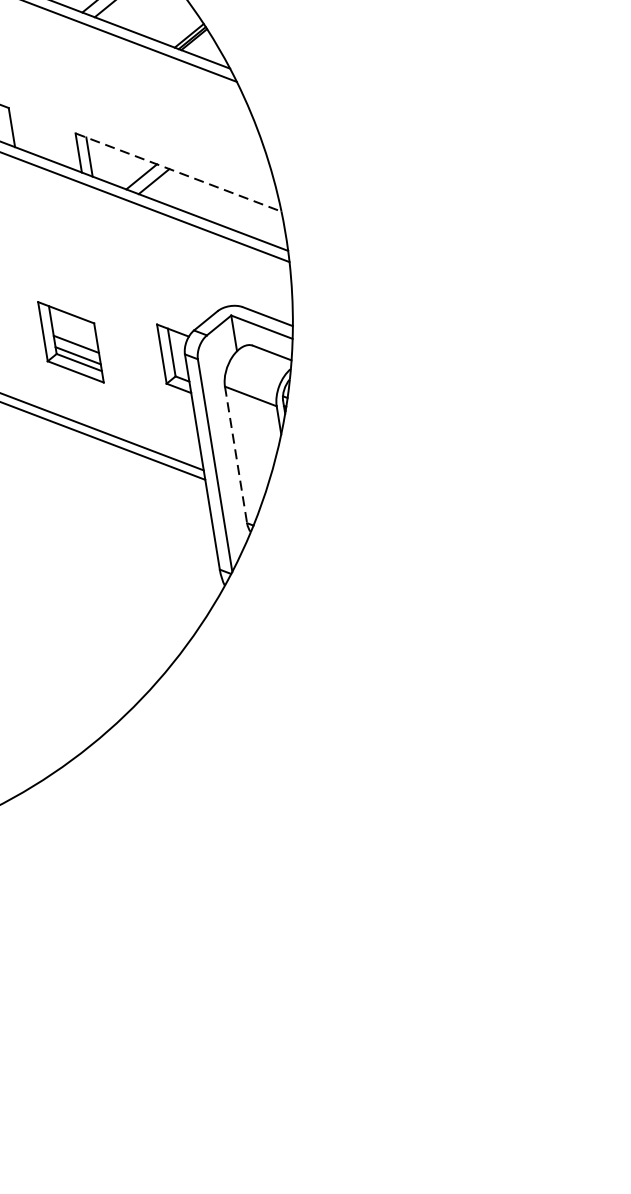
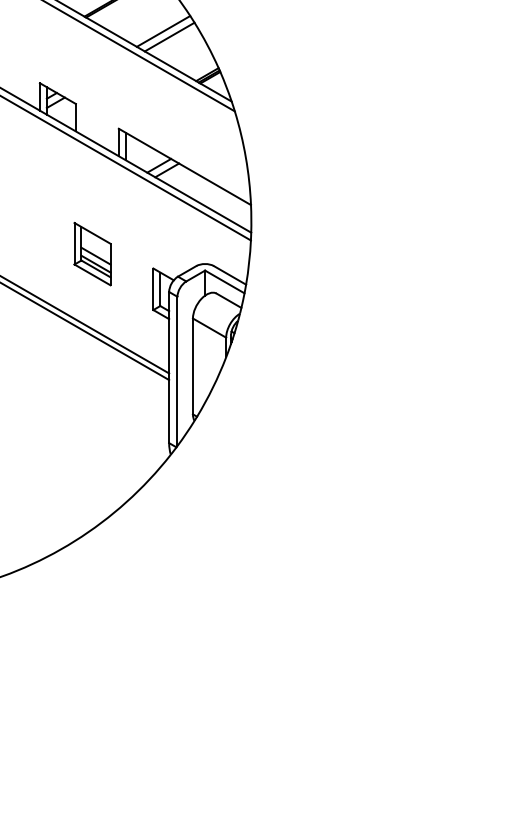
line: (179, 173) -> (185, 167), dashed -> solid
part: (71, 342) -> (92, 254), moved
line: (235, 455) -> (192, 366), dashed -> solid

